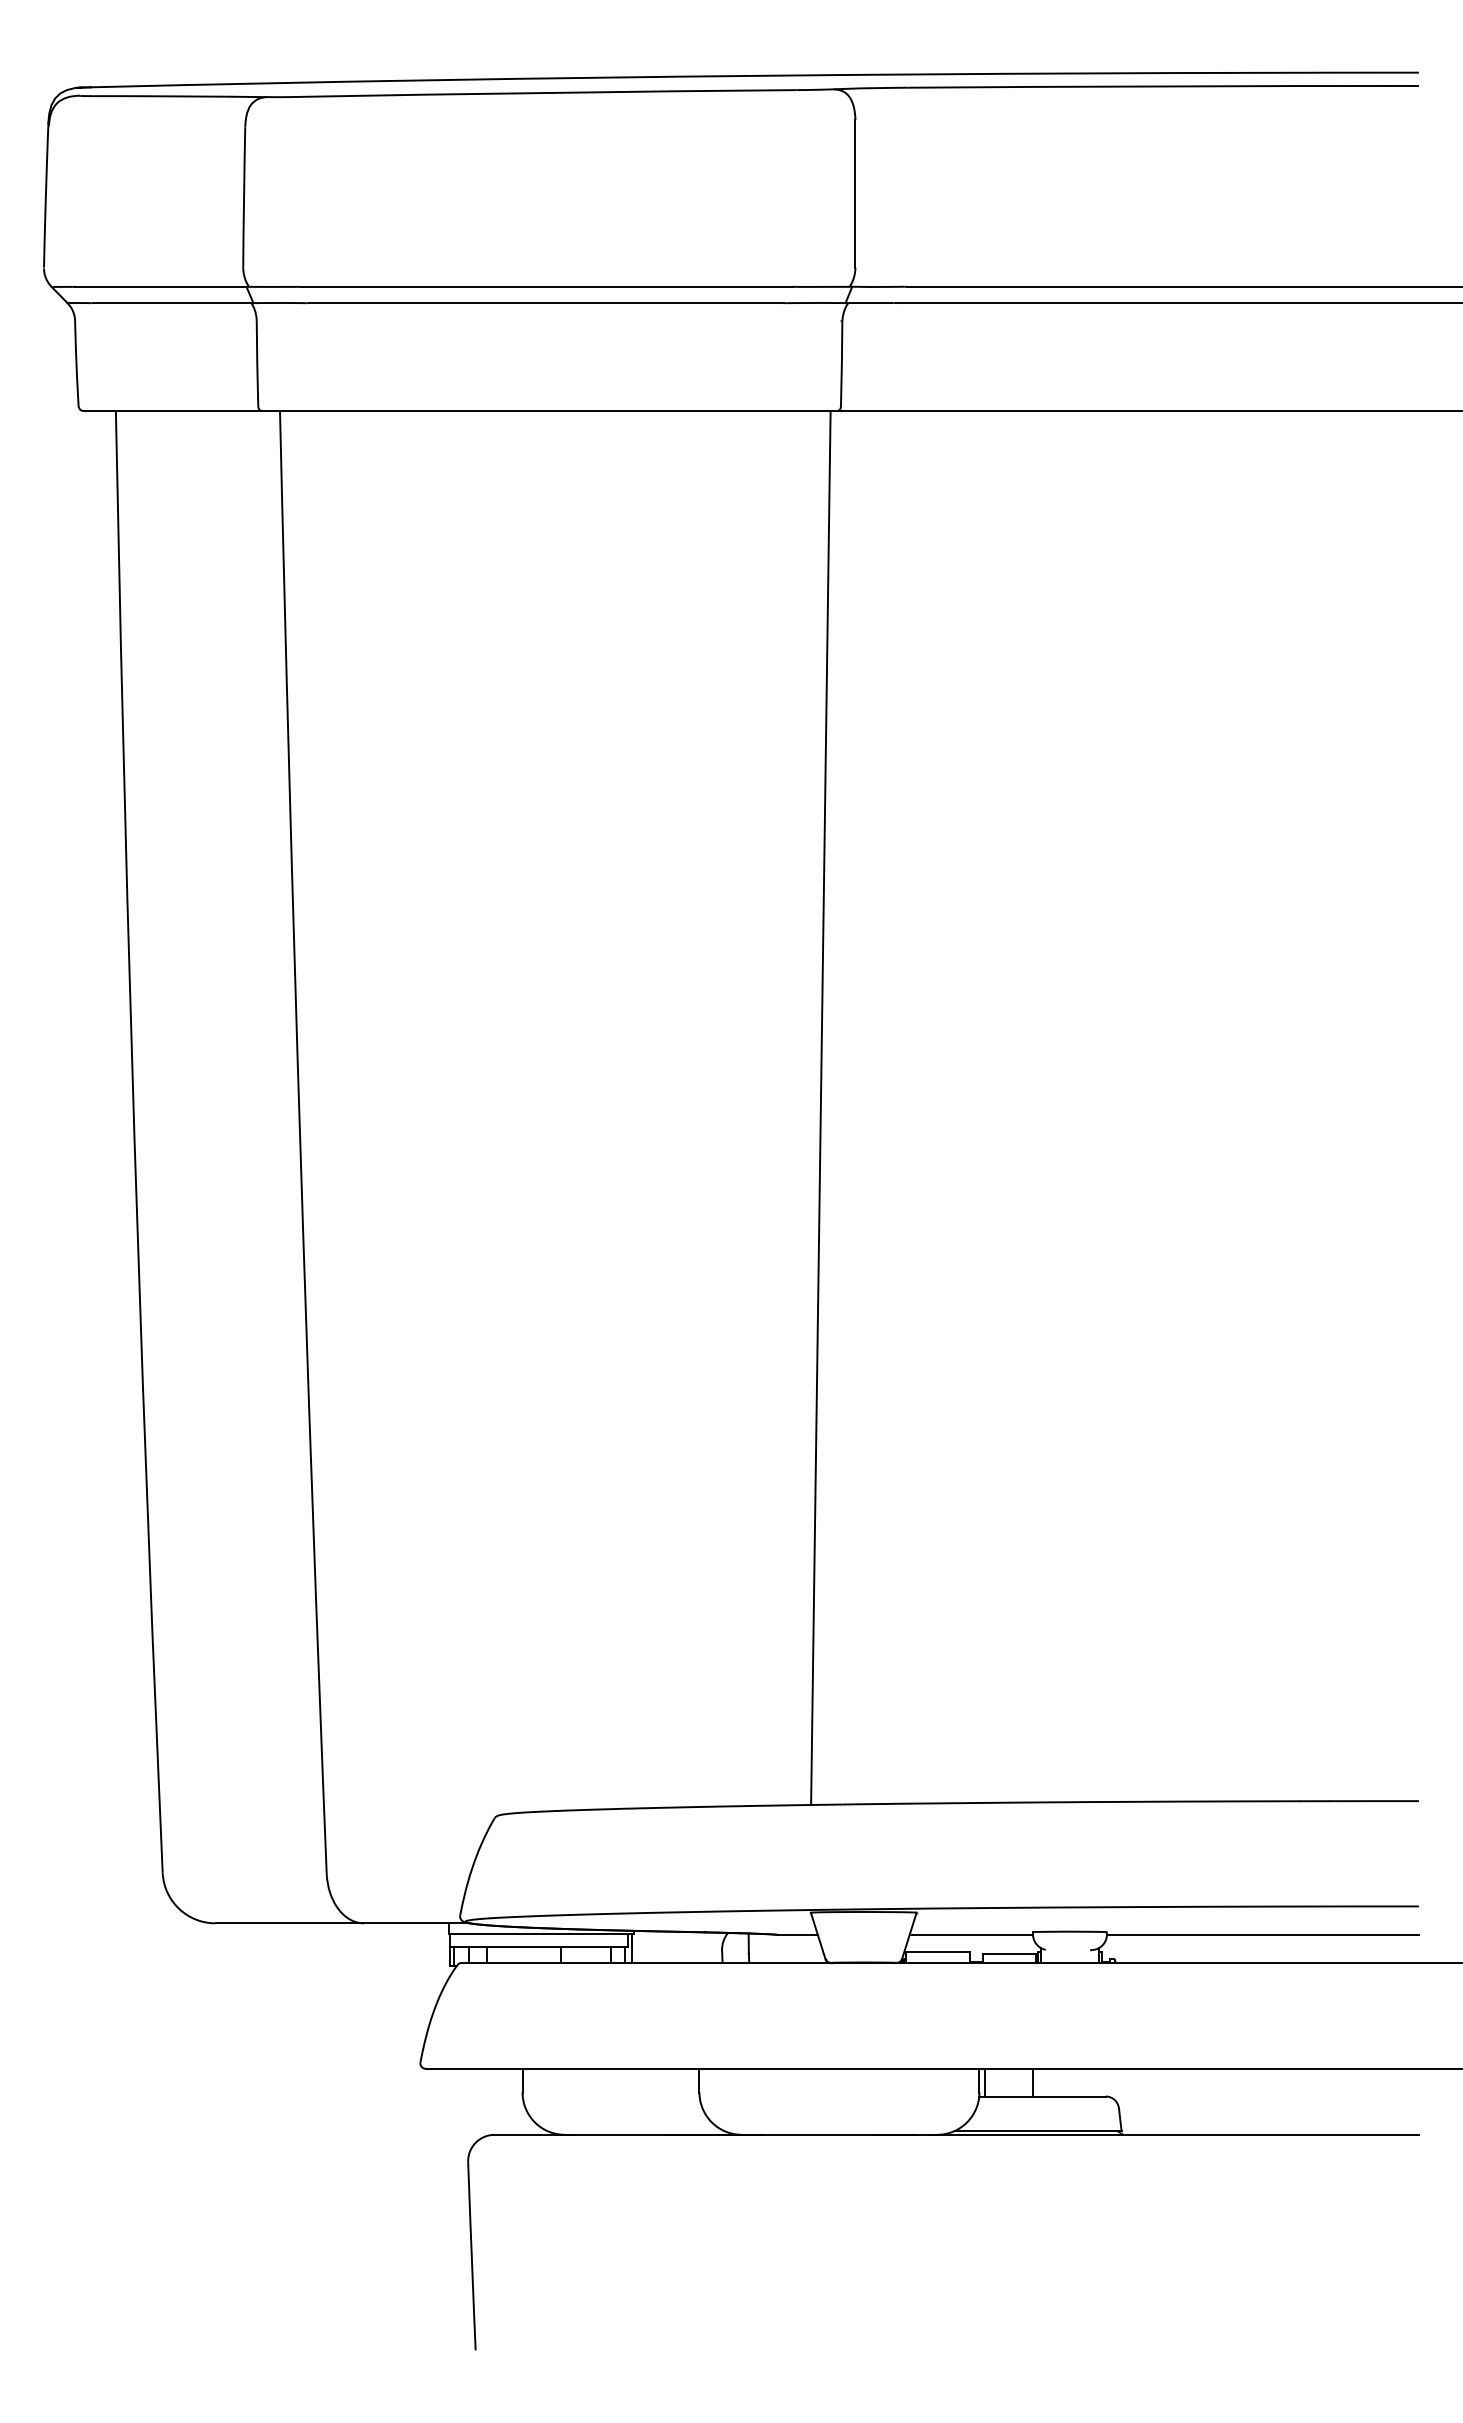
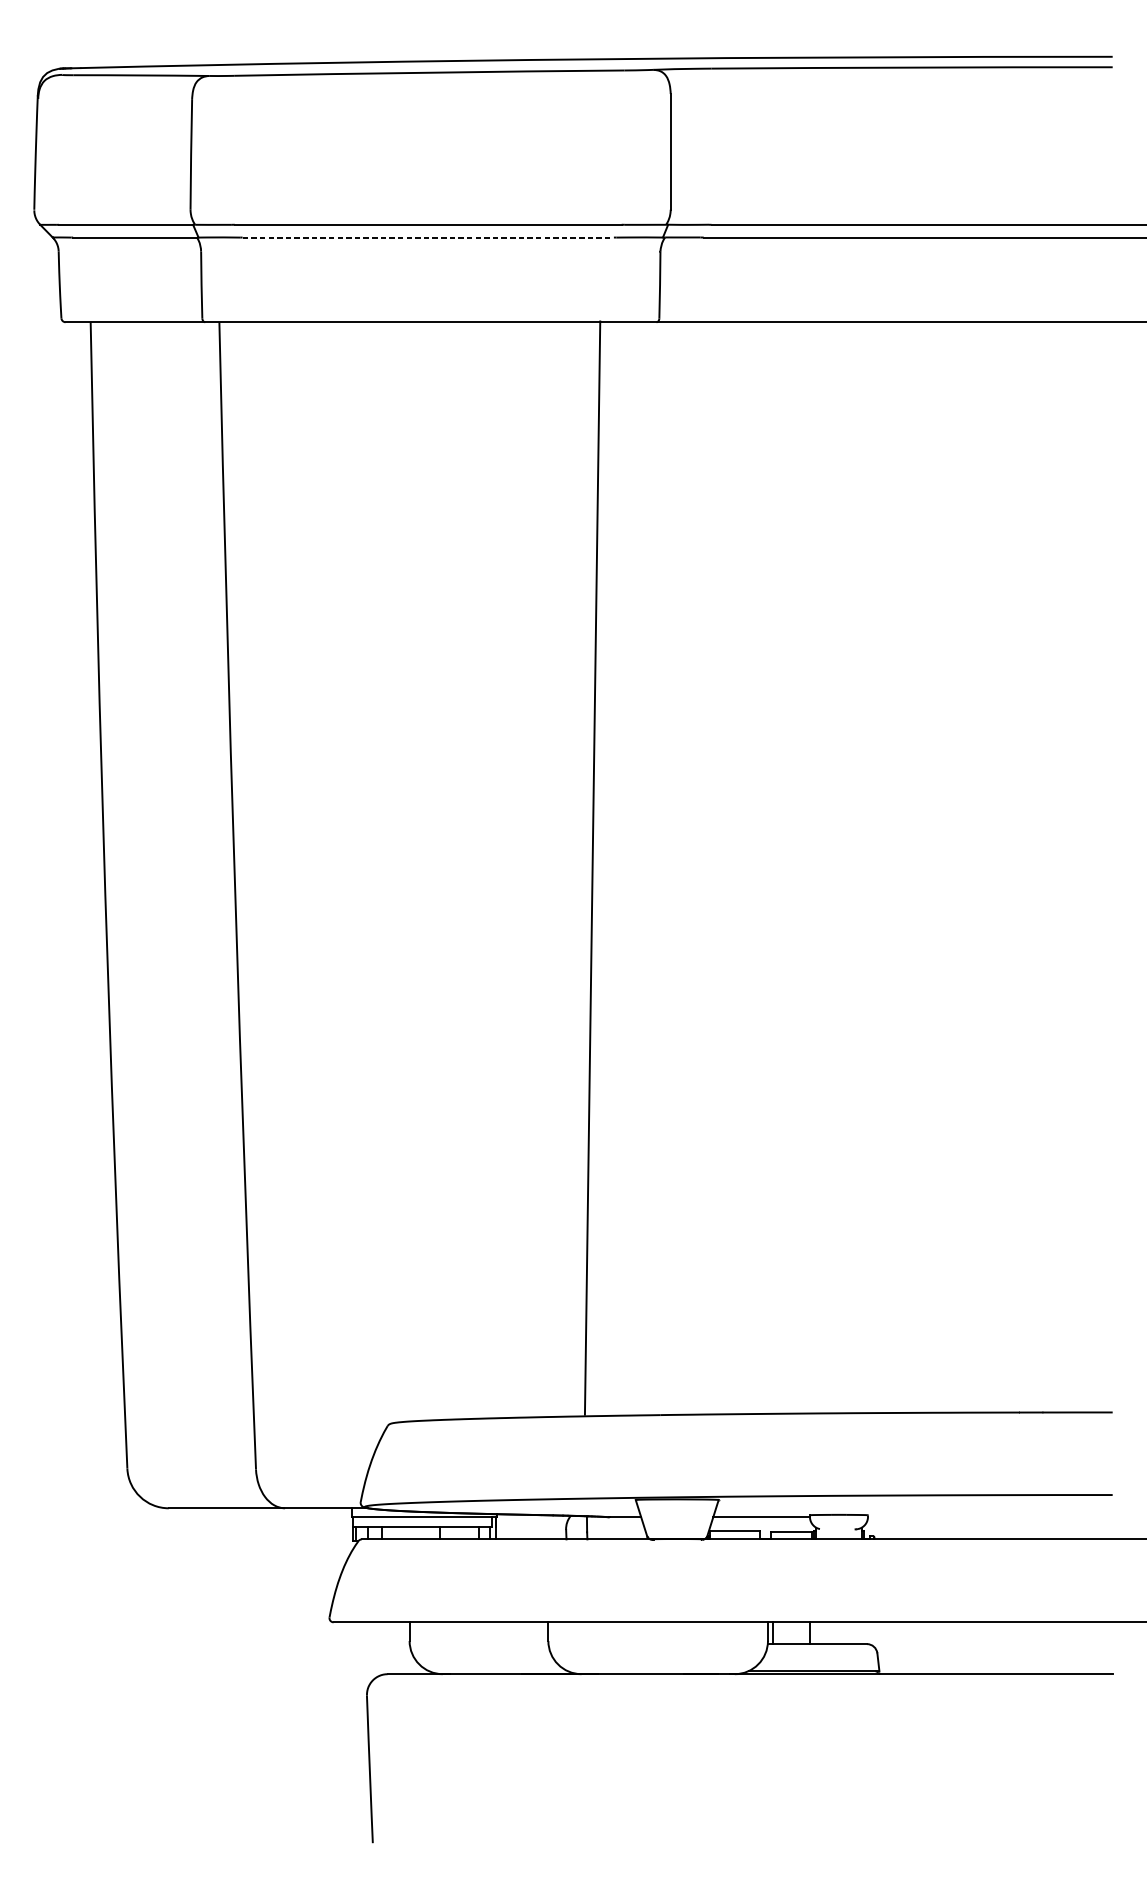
line: (546, 303) -> (428, 237), solid -> dashed
line: (820, 1108) -> (592, 868), moved
line: (1262, 1934) -> (989, 1517), removed

